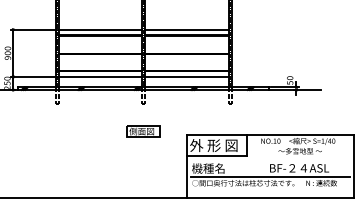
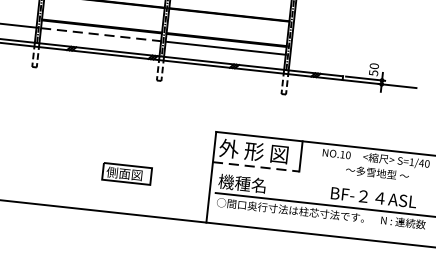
line: (100, 76) -> (101, 34), solid -> dashed
part: (143, 131) -> (126, 174), moved
line: (216, 155) -> (256, 166), solid -> dashed

